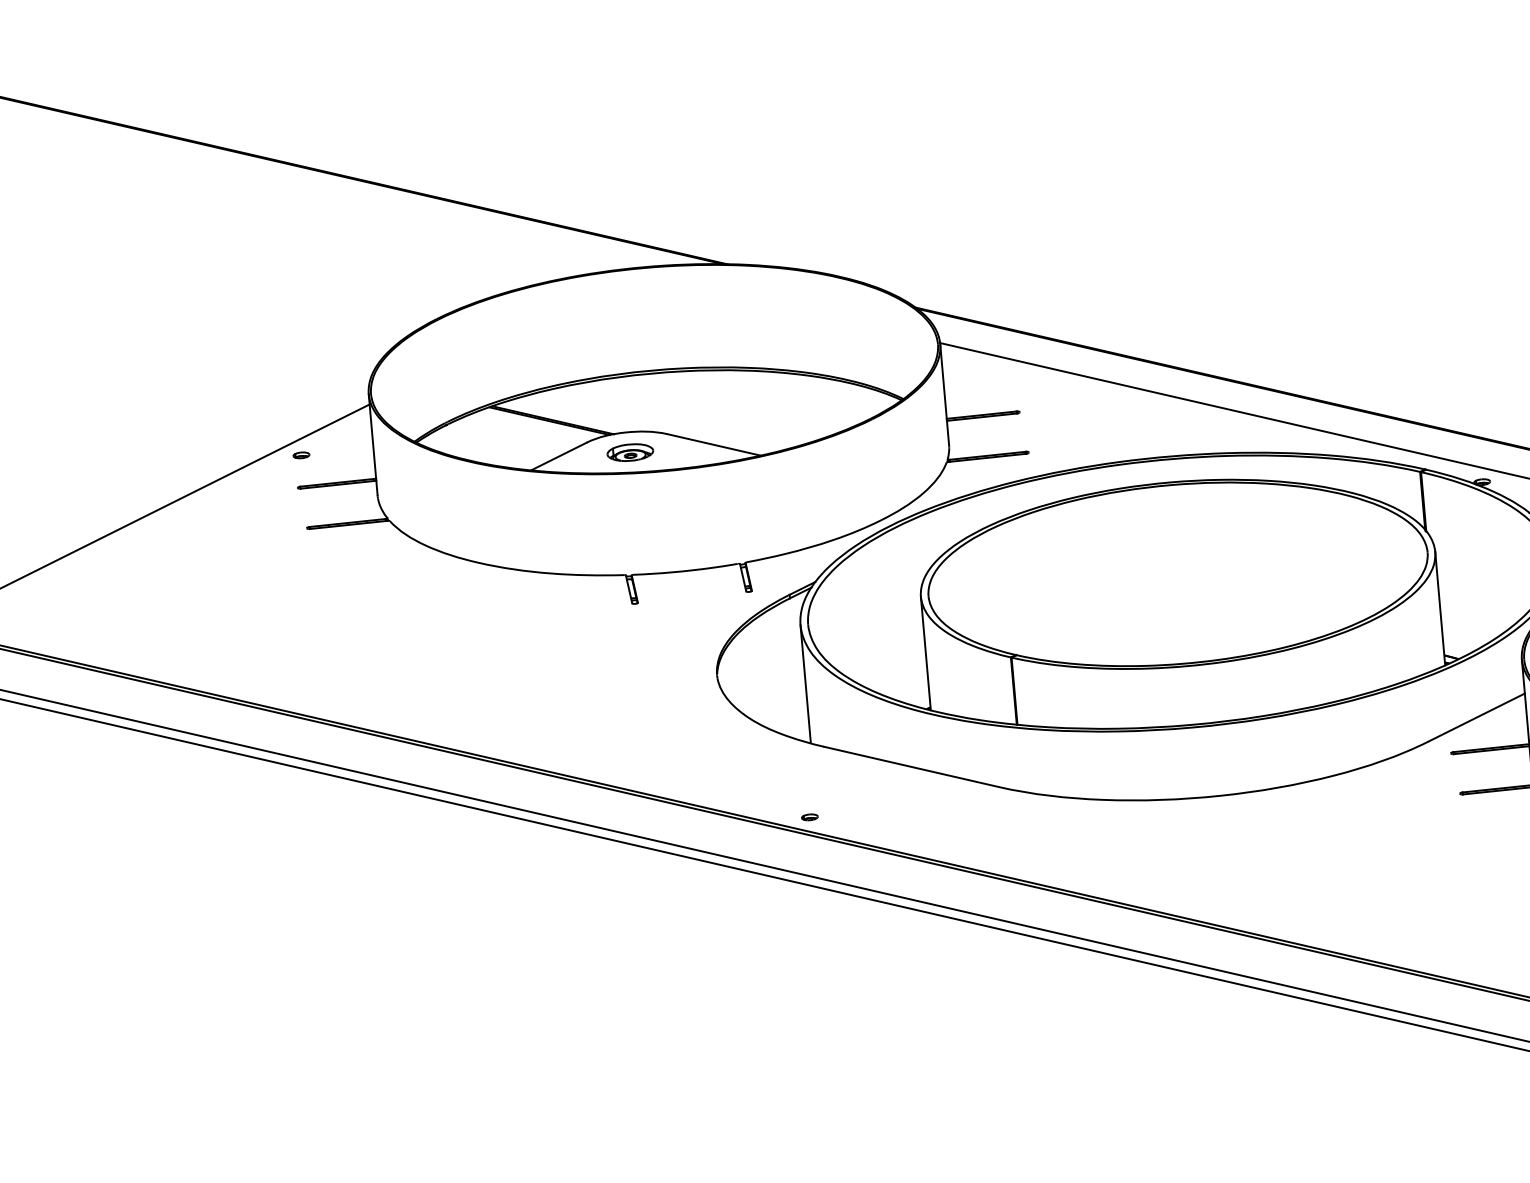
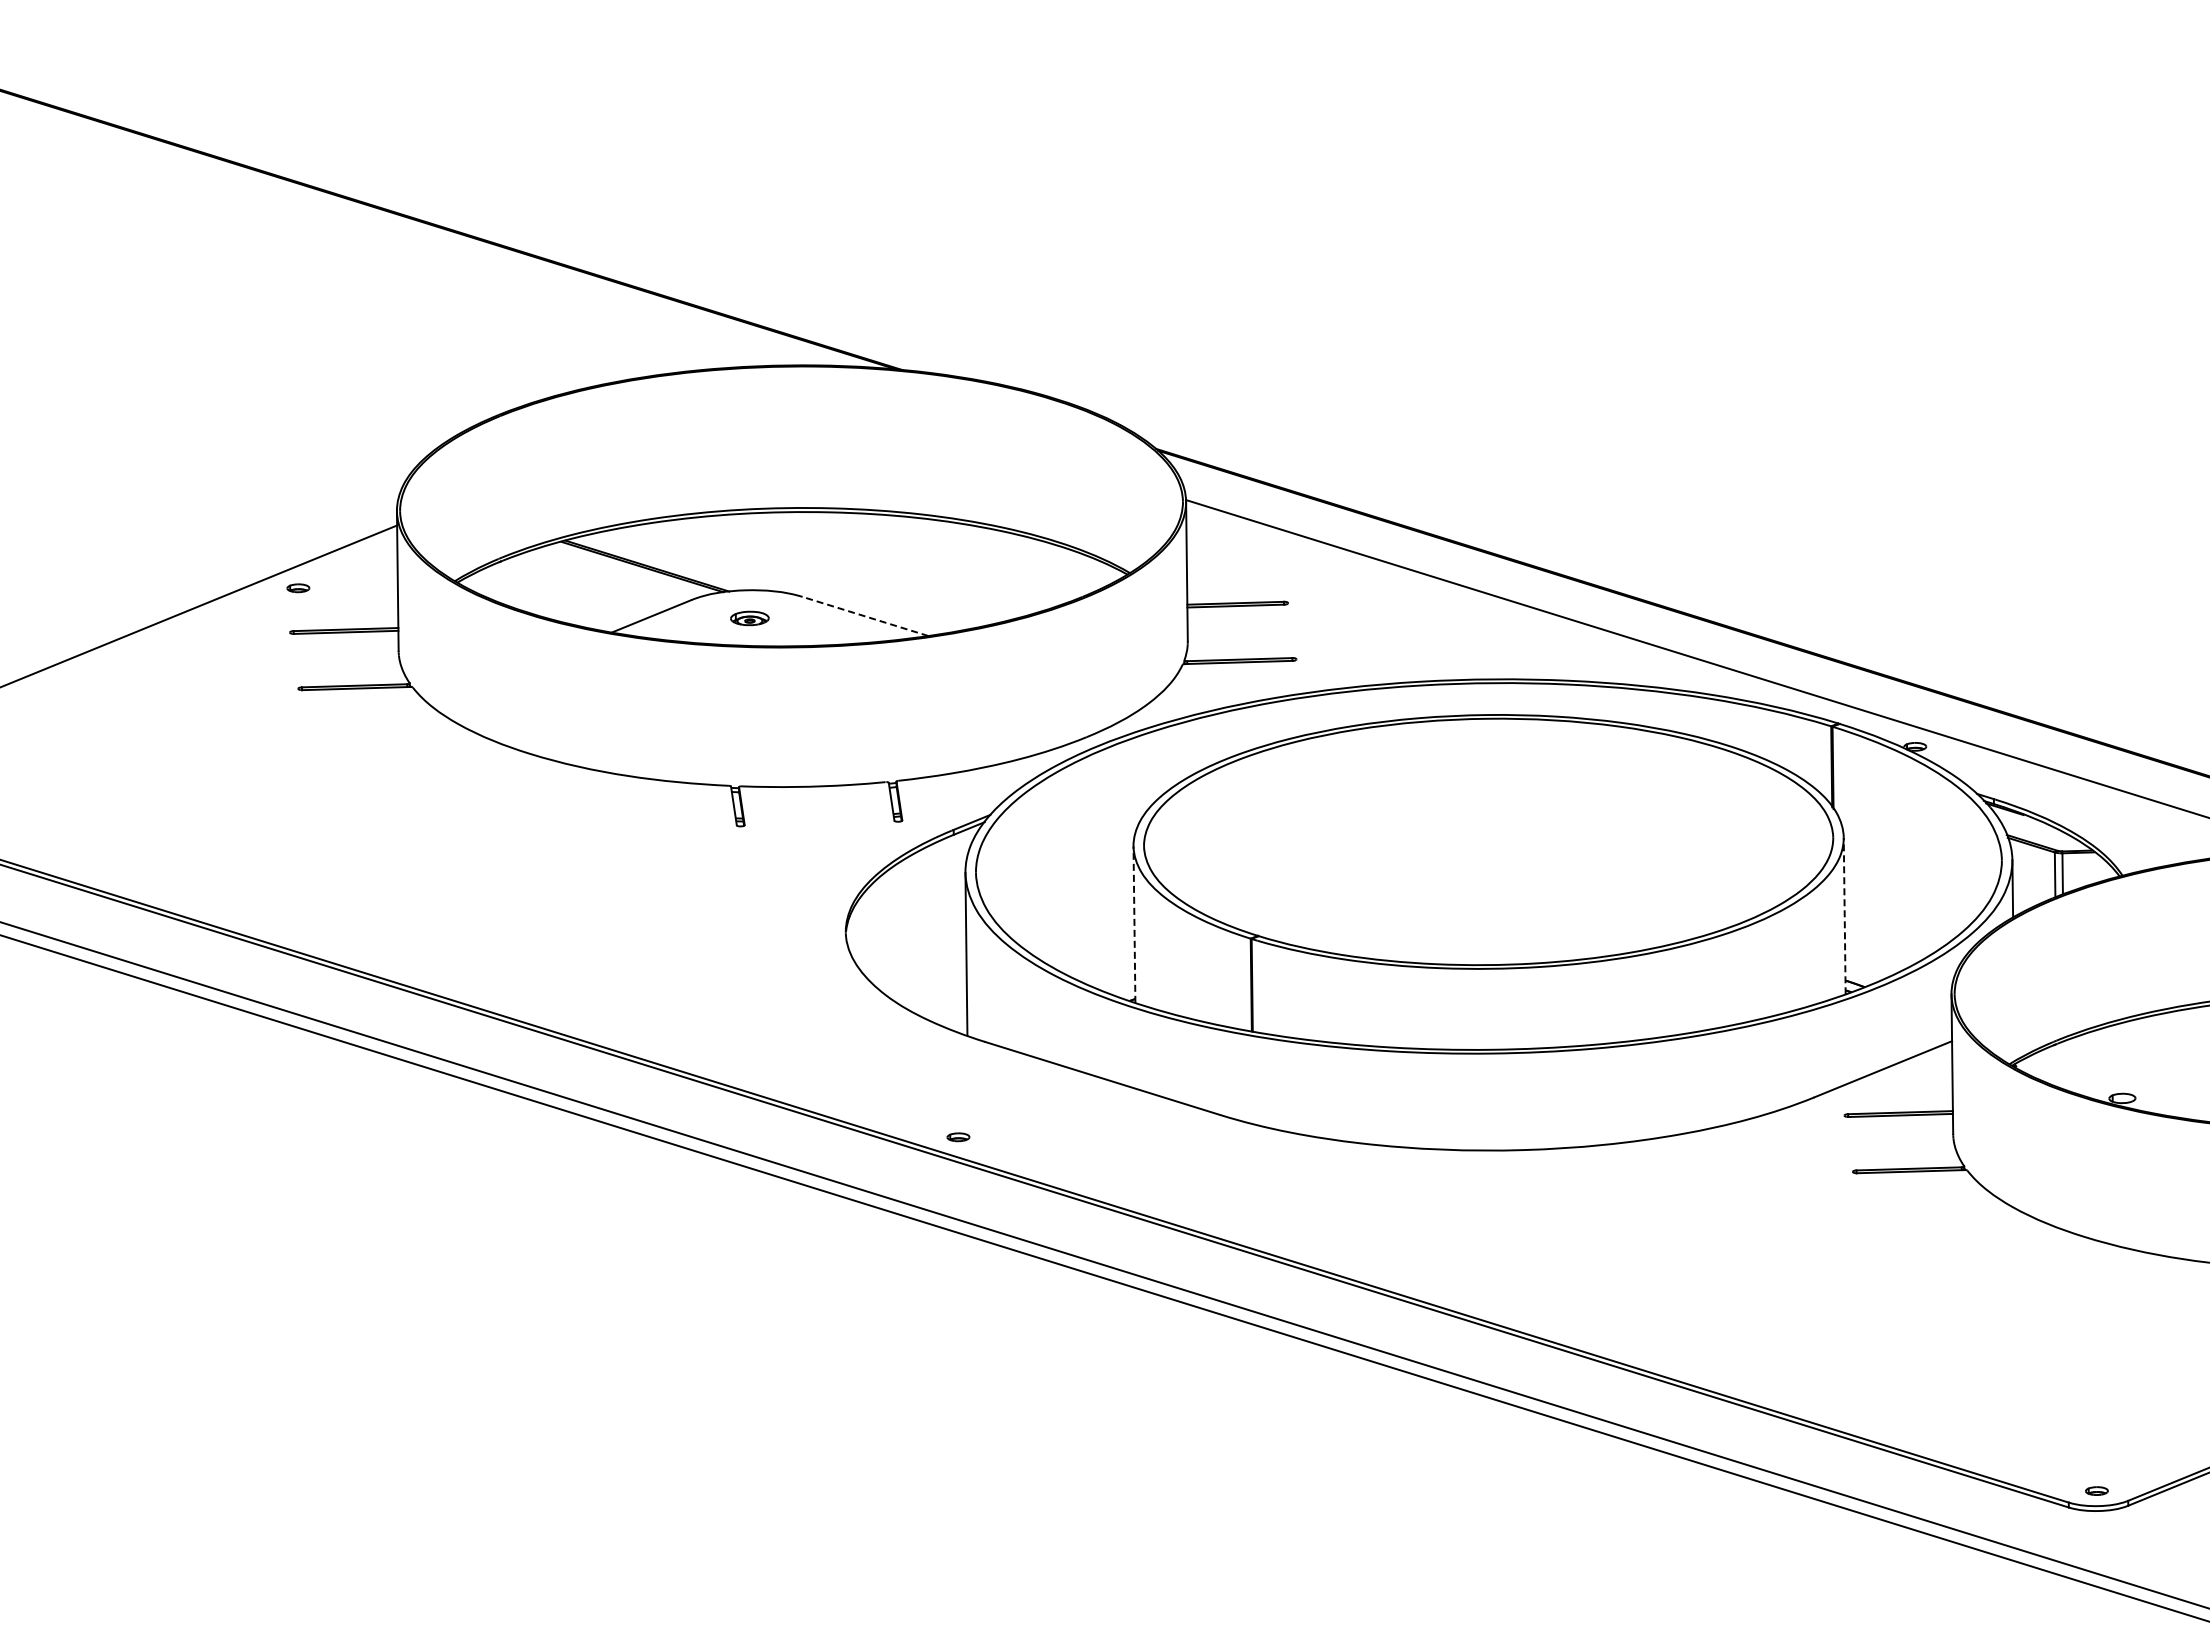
line: (714, 444) -> (865, 616), solid -> dashed
part: (630, 452) -> (749, 618), size x0.6
line: (1440, 608) -> (1844, 915), solid -> dashed
line: (925, 653) -> (1134, 924), solid -> dashed

